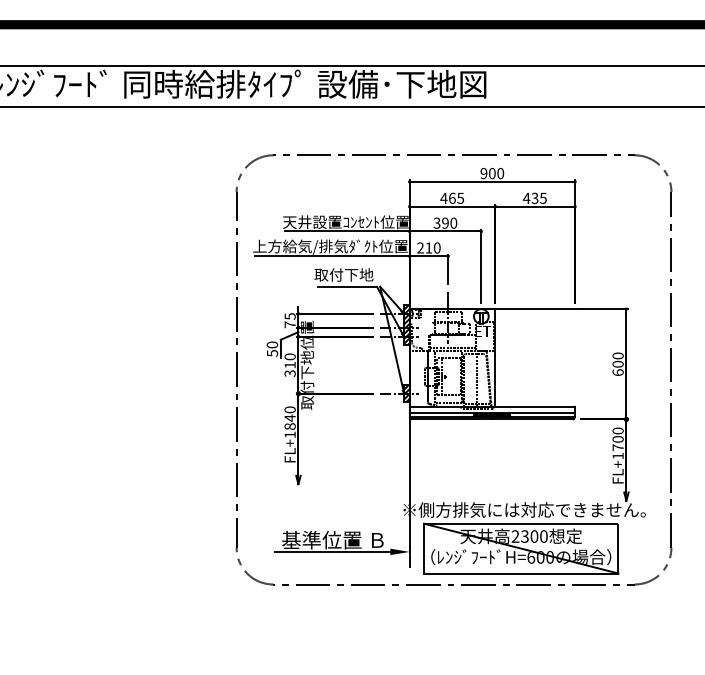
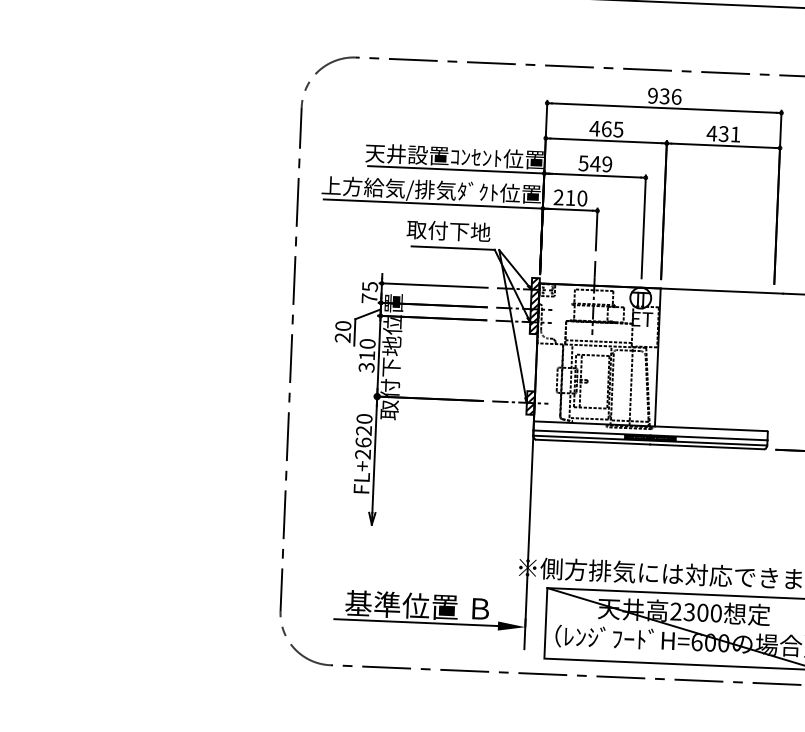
text: (496, 173) -> (670, 96), 900 -> 936
text: (542, 197) -> (734, 133), 435 -> 431
text: (445, 222) -> (595, 162), 390 -> 549
text: (272, 353) -> (342, 338), 50 -> 20
text: (289, 426) -> (362, 442), FL+1840 -> FL+2620

